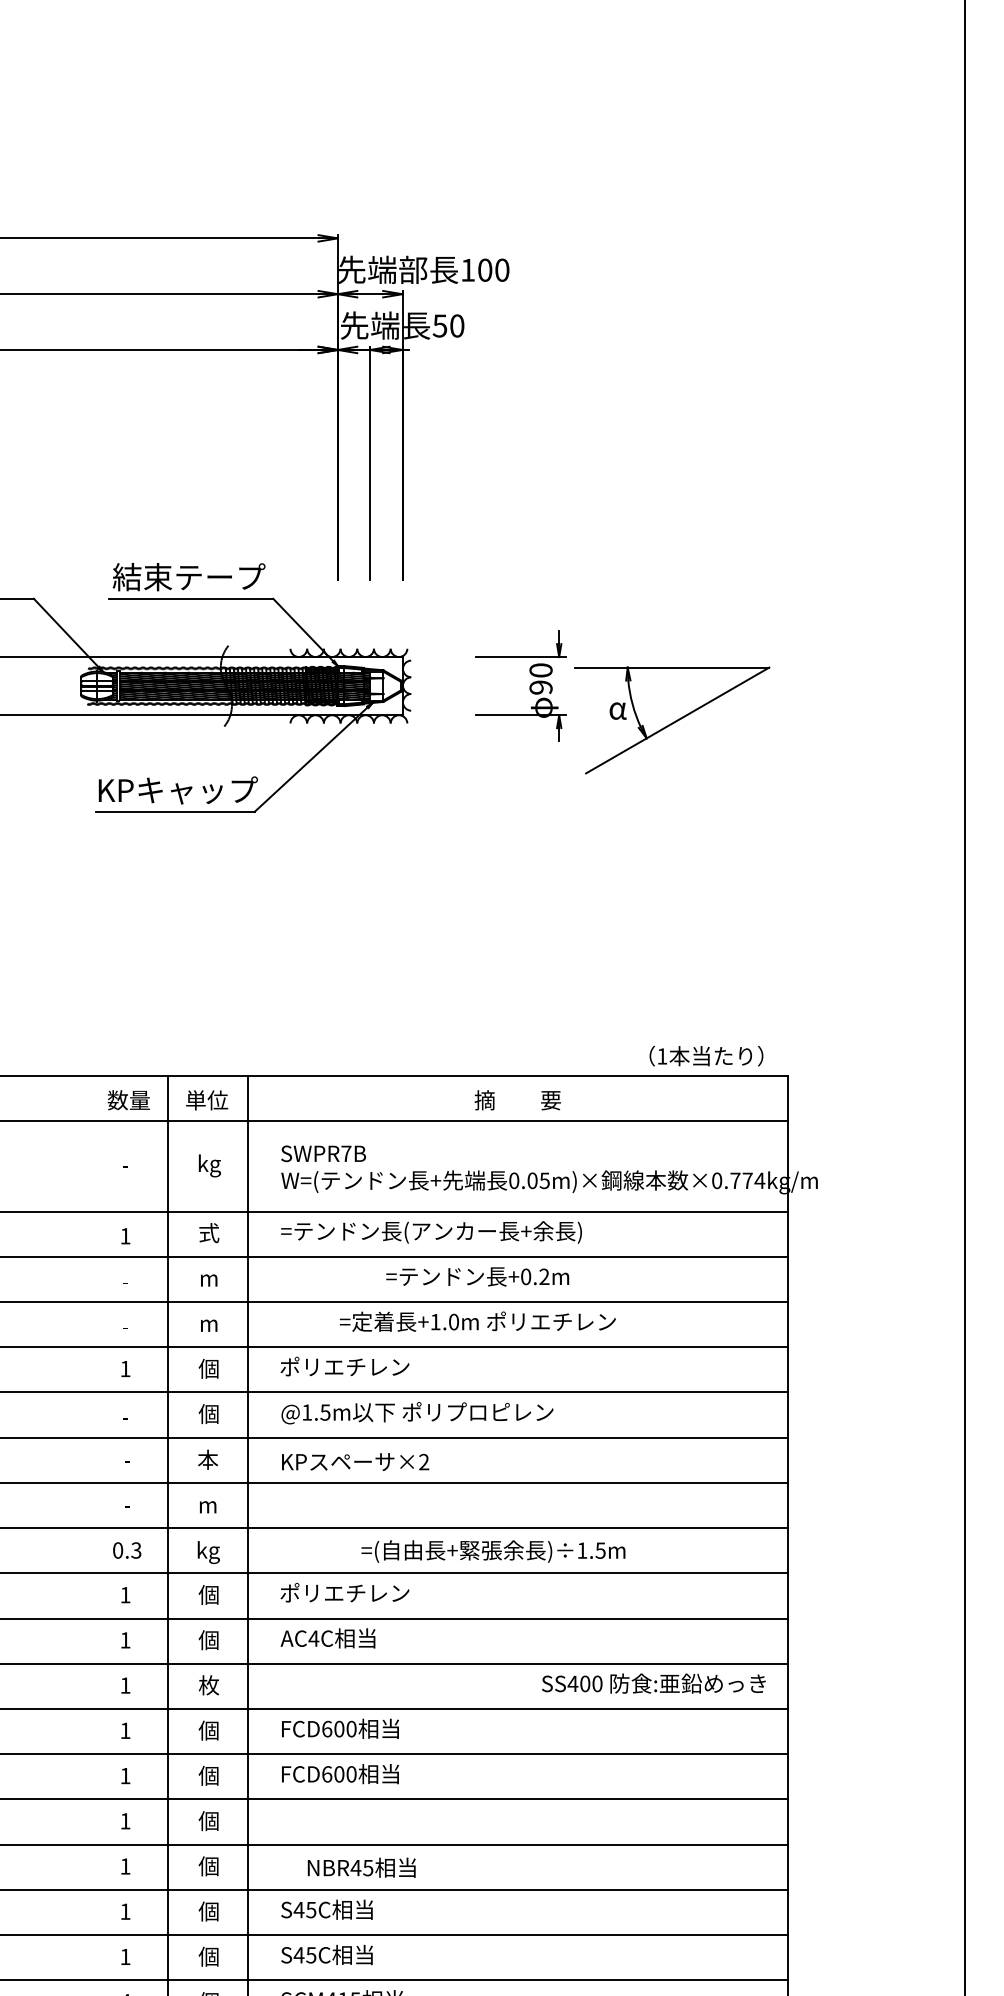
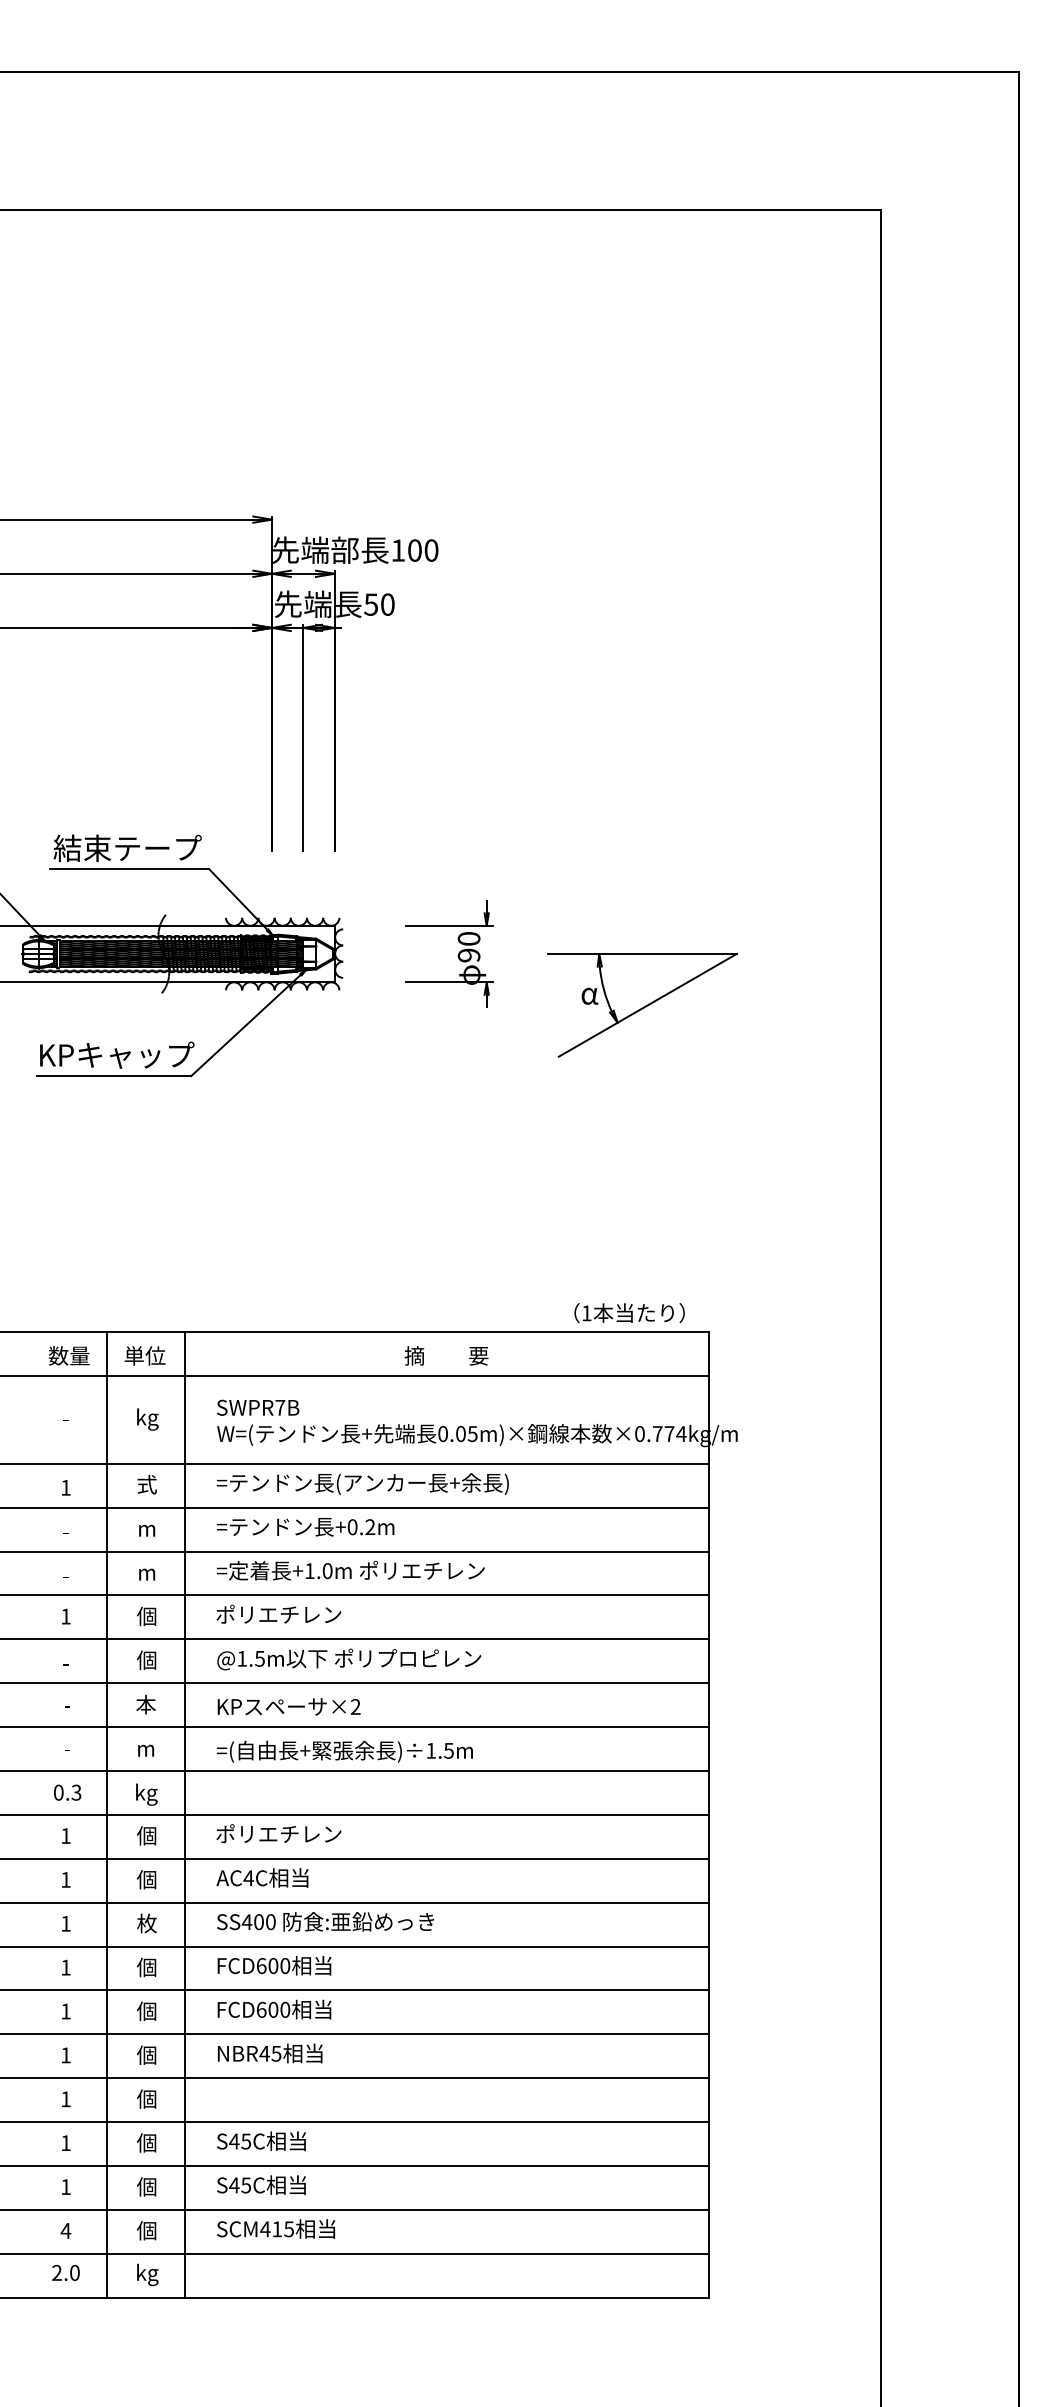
part: (672, 720) -> (642, 1005), moved
text: (477, 1277) -> (305, 1527), moved
text: (477, 1321) -> (350, 1570), moved
text: (492, 1551) -> (344, 1751), moved
text: (653, 1683) -> (325, 1921), moved
text: (362, 1867) -> (270, 2053), moved

